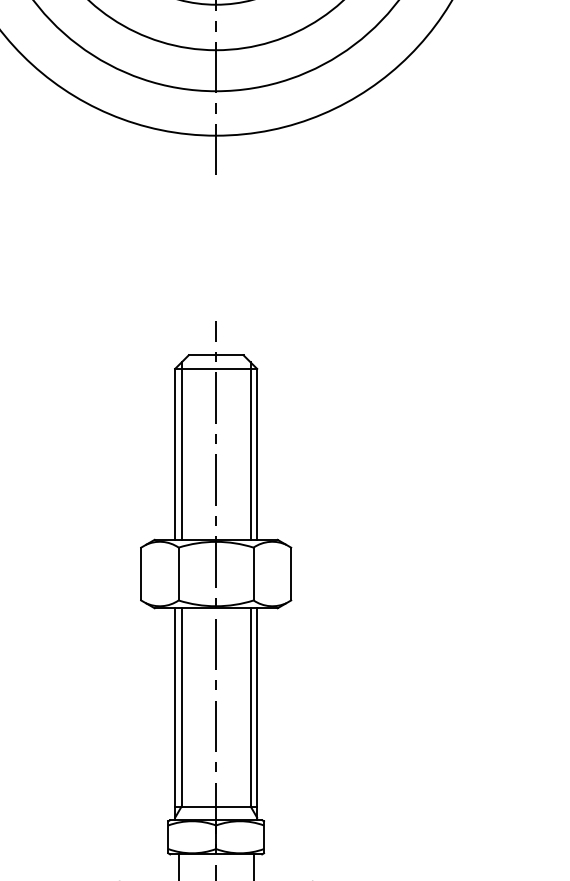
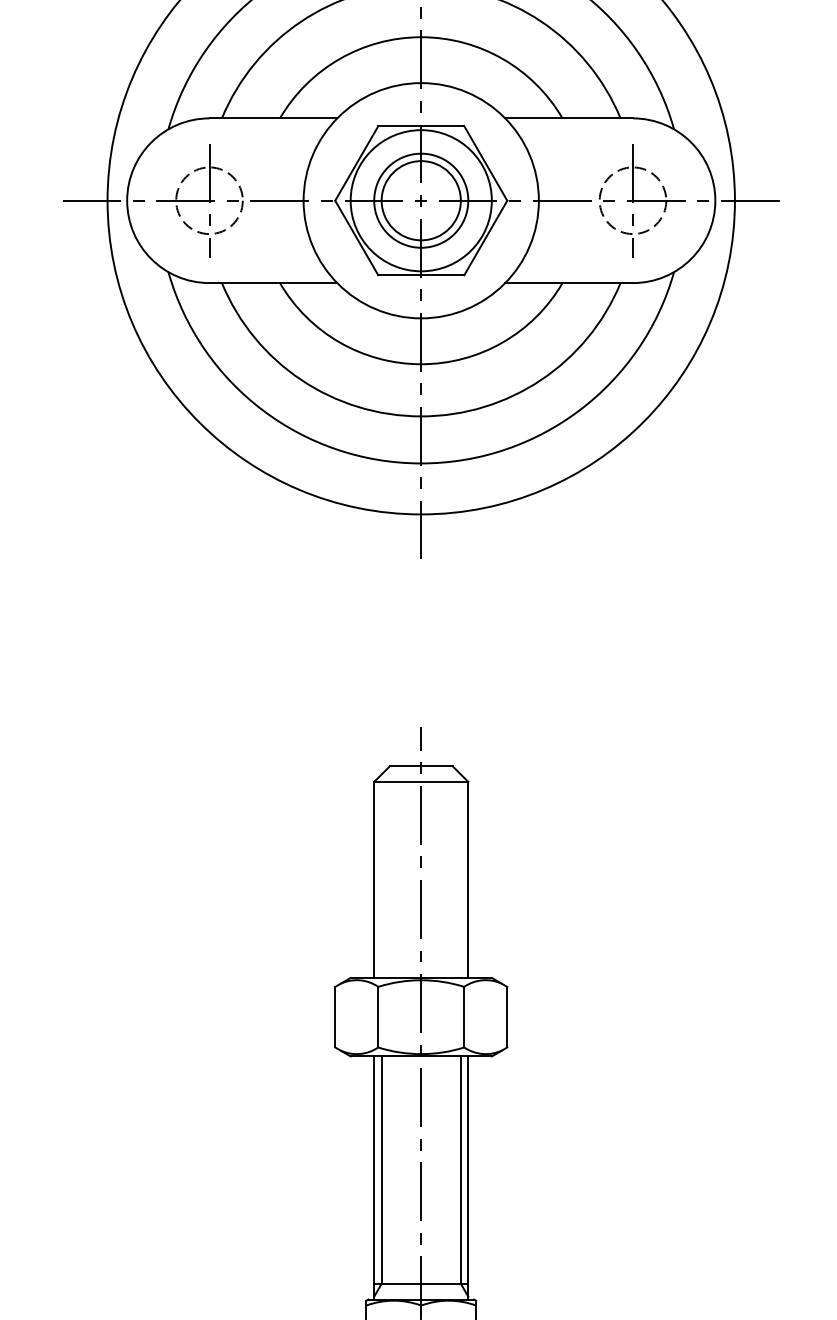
line: (181, 450) -> (381, 875), removed
line: (250, 450) -> (460, 875), removed

